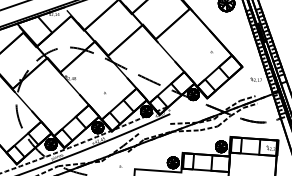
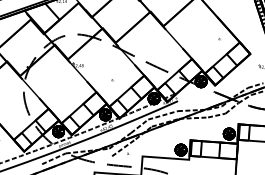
line: (155, 127) -> (163, 114), added
line: (116, 160) -> (124, 147), added

